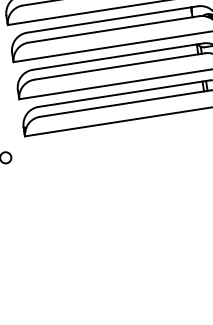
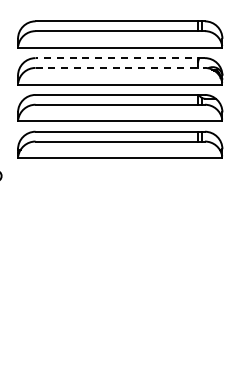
line: (112, 19) -> (120, 58), solid -> dashed
line: (114, 28) -> (120, 67), solid -> dashed

